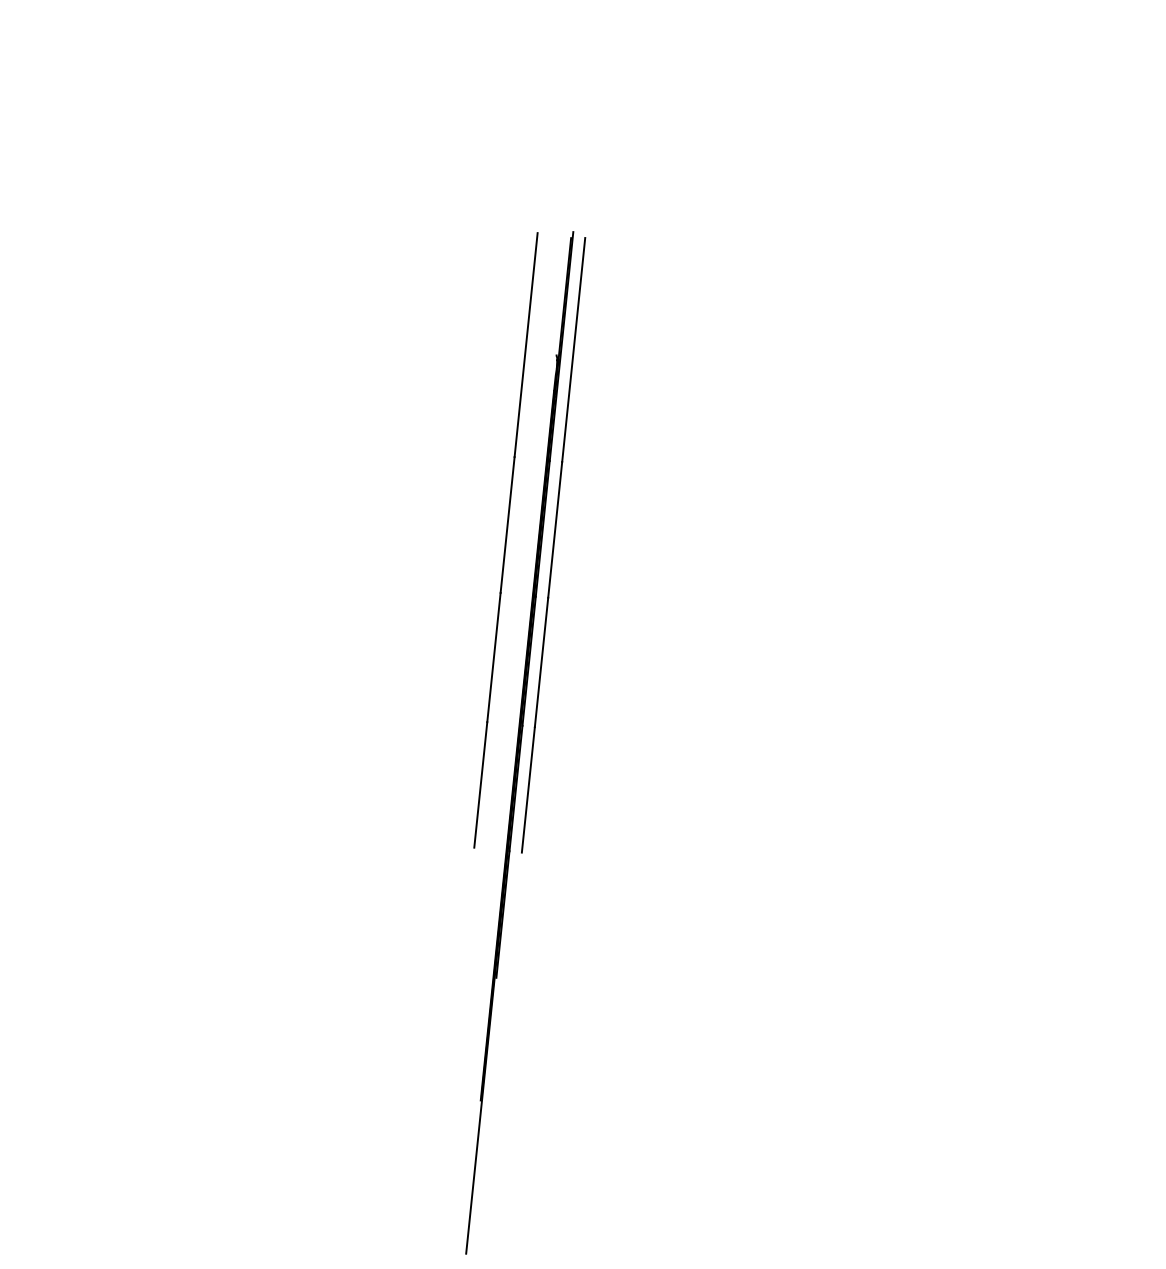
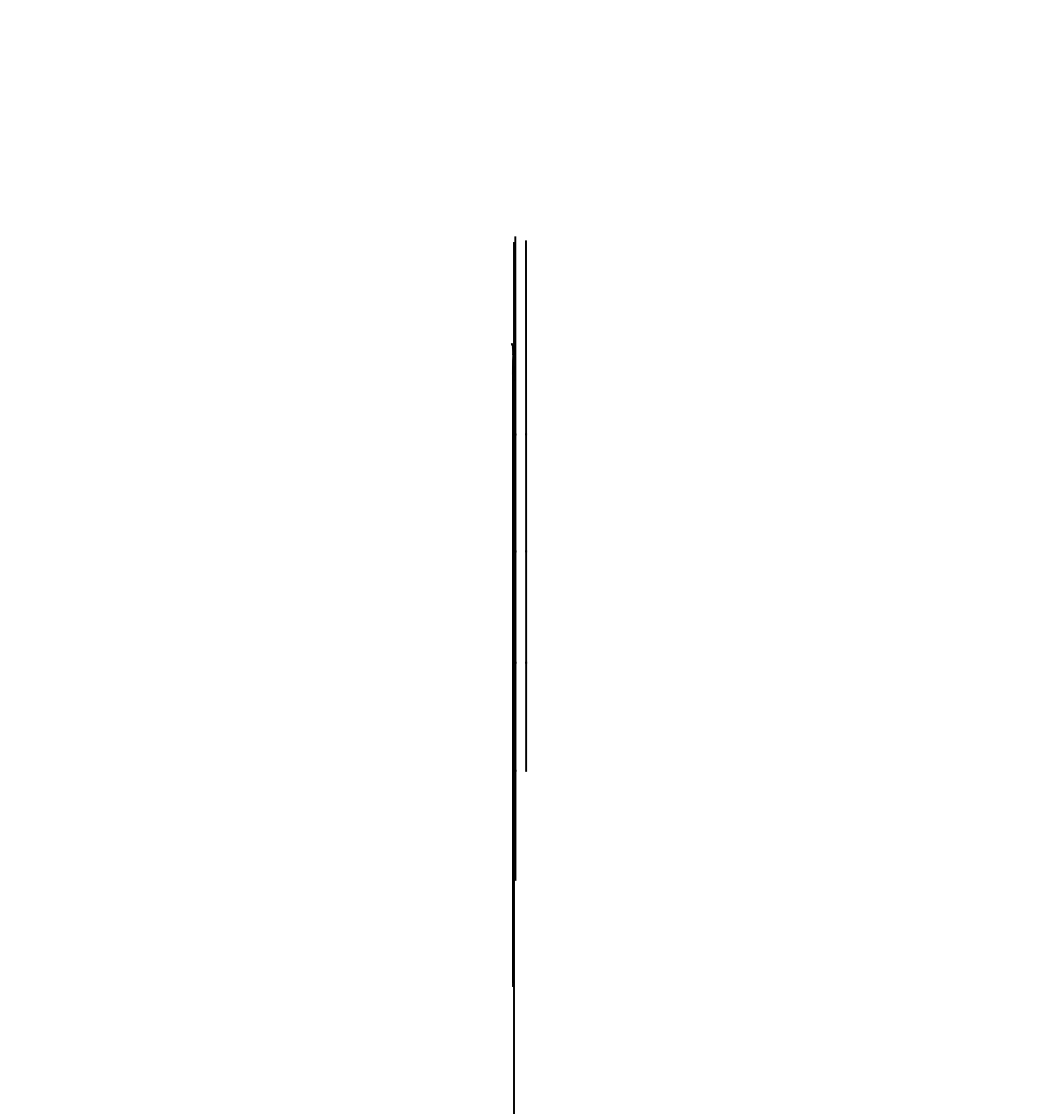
line: (506, 539) -> (485, 505), removed

